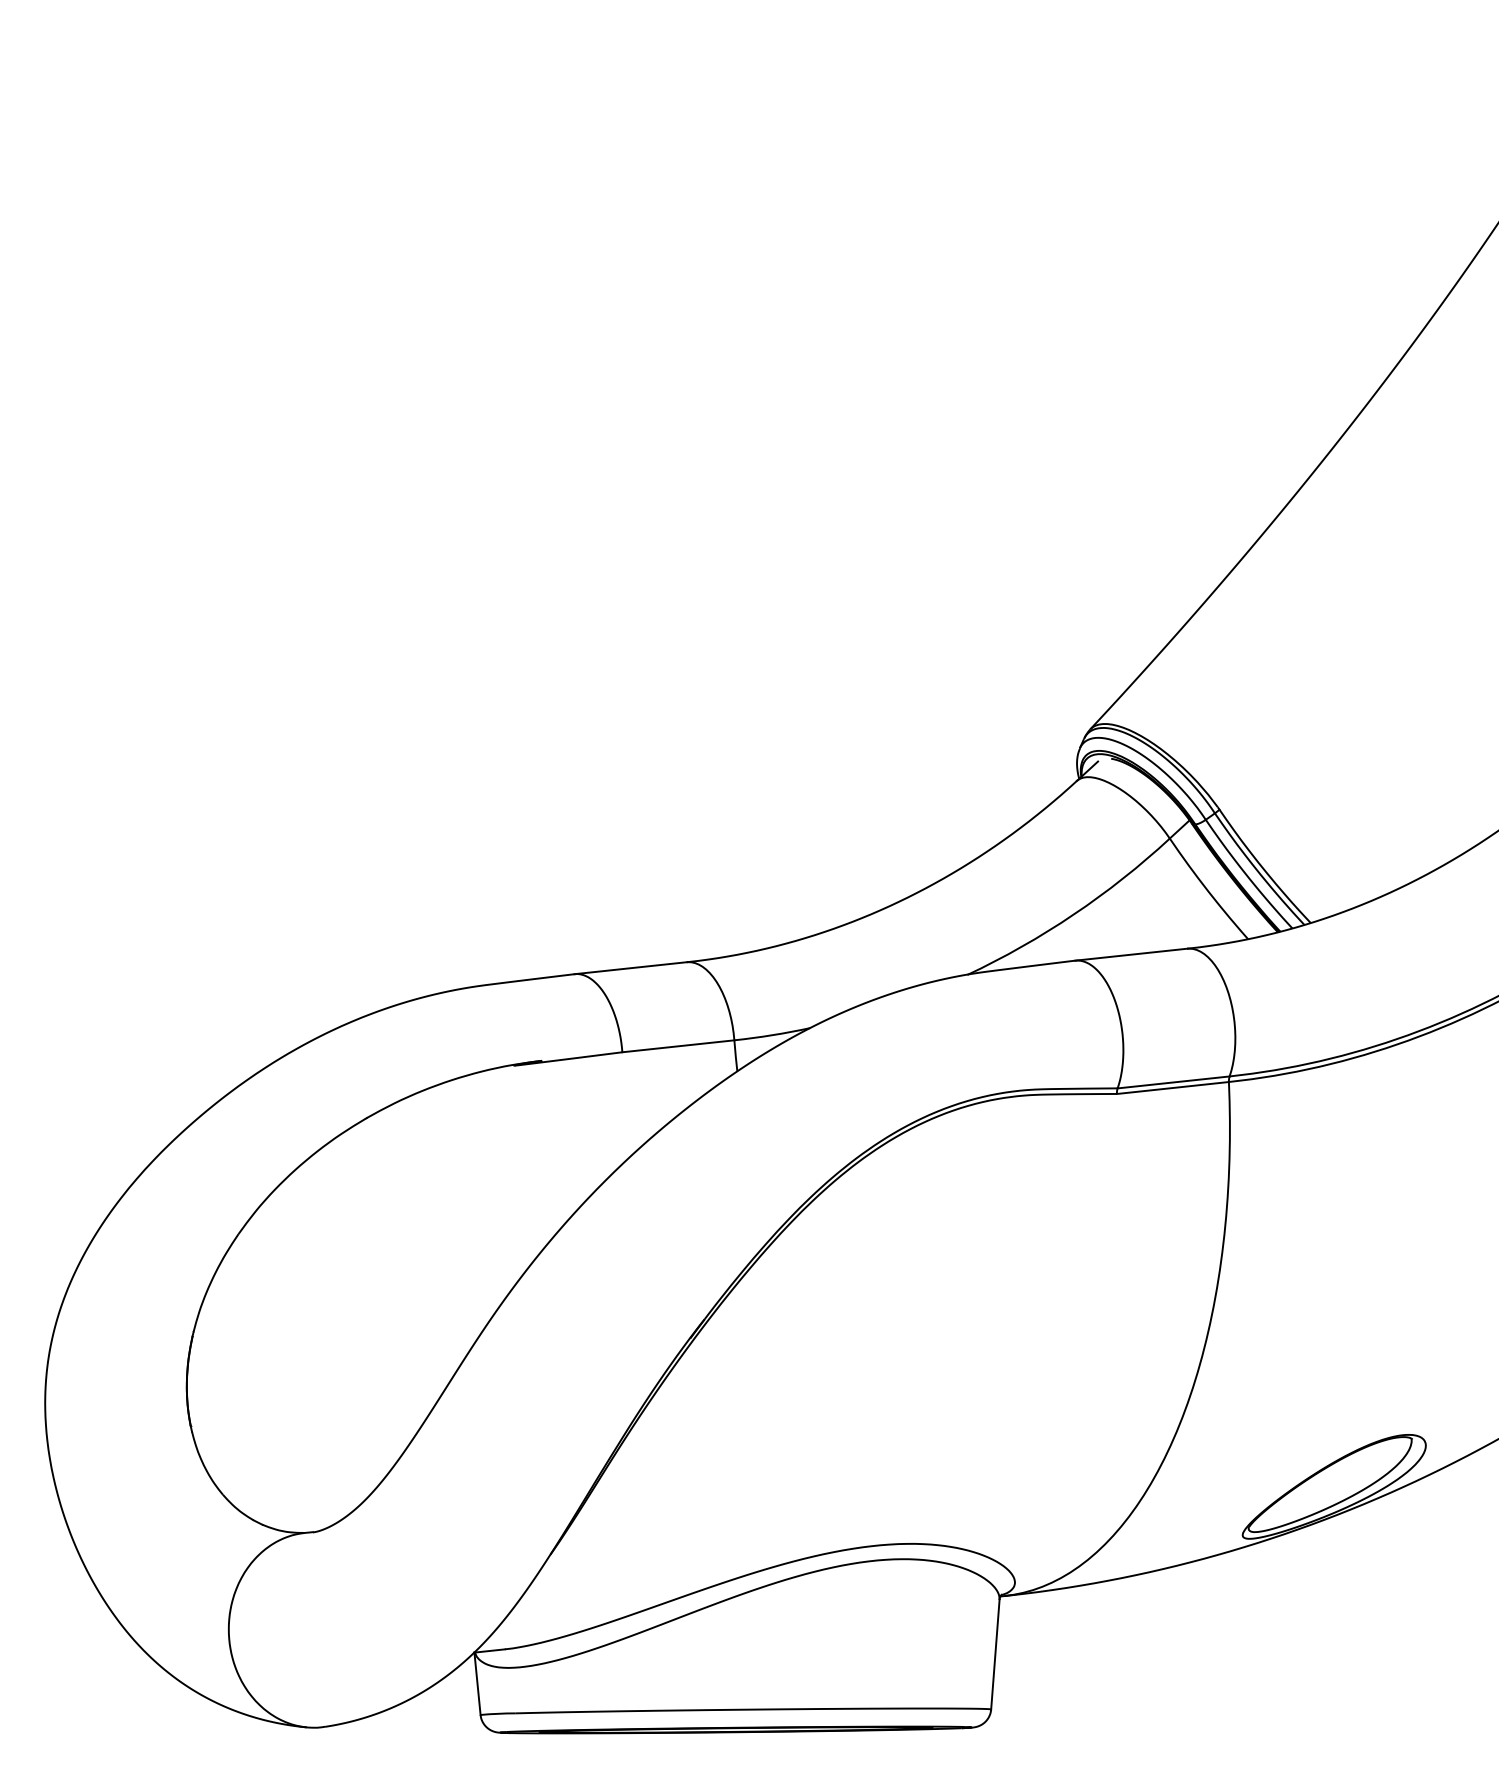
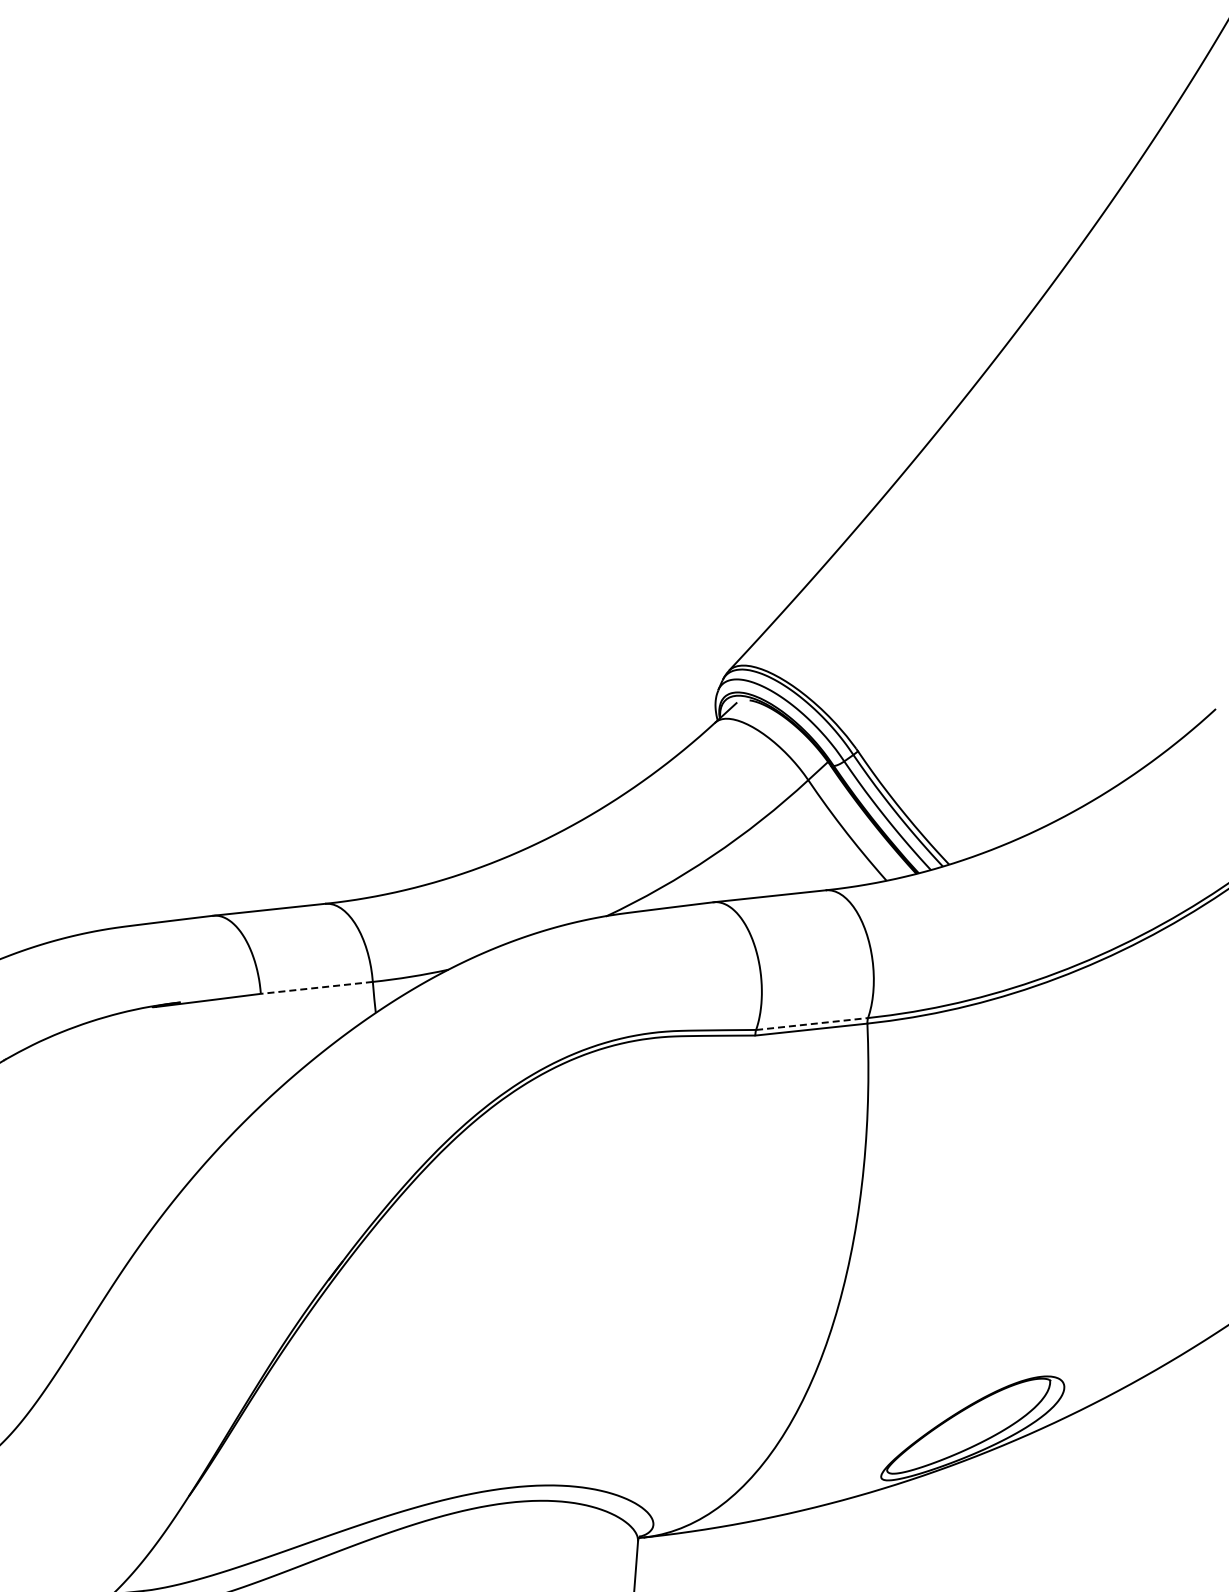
line: (677, 1046) -> (315, 988), solid -> dashed
line: (1174, 1082) -> (812, 1024), solid -> dashed

